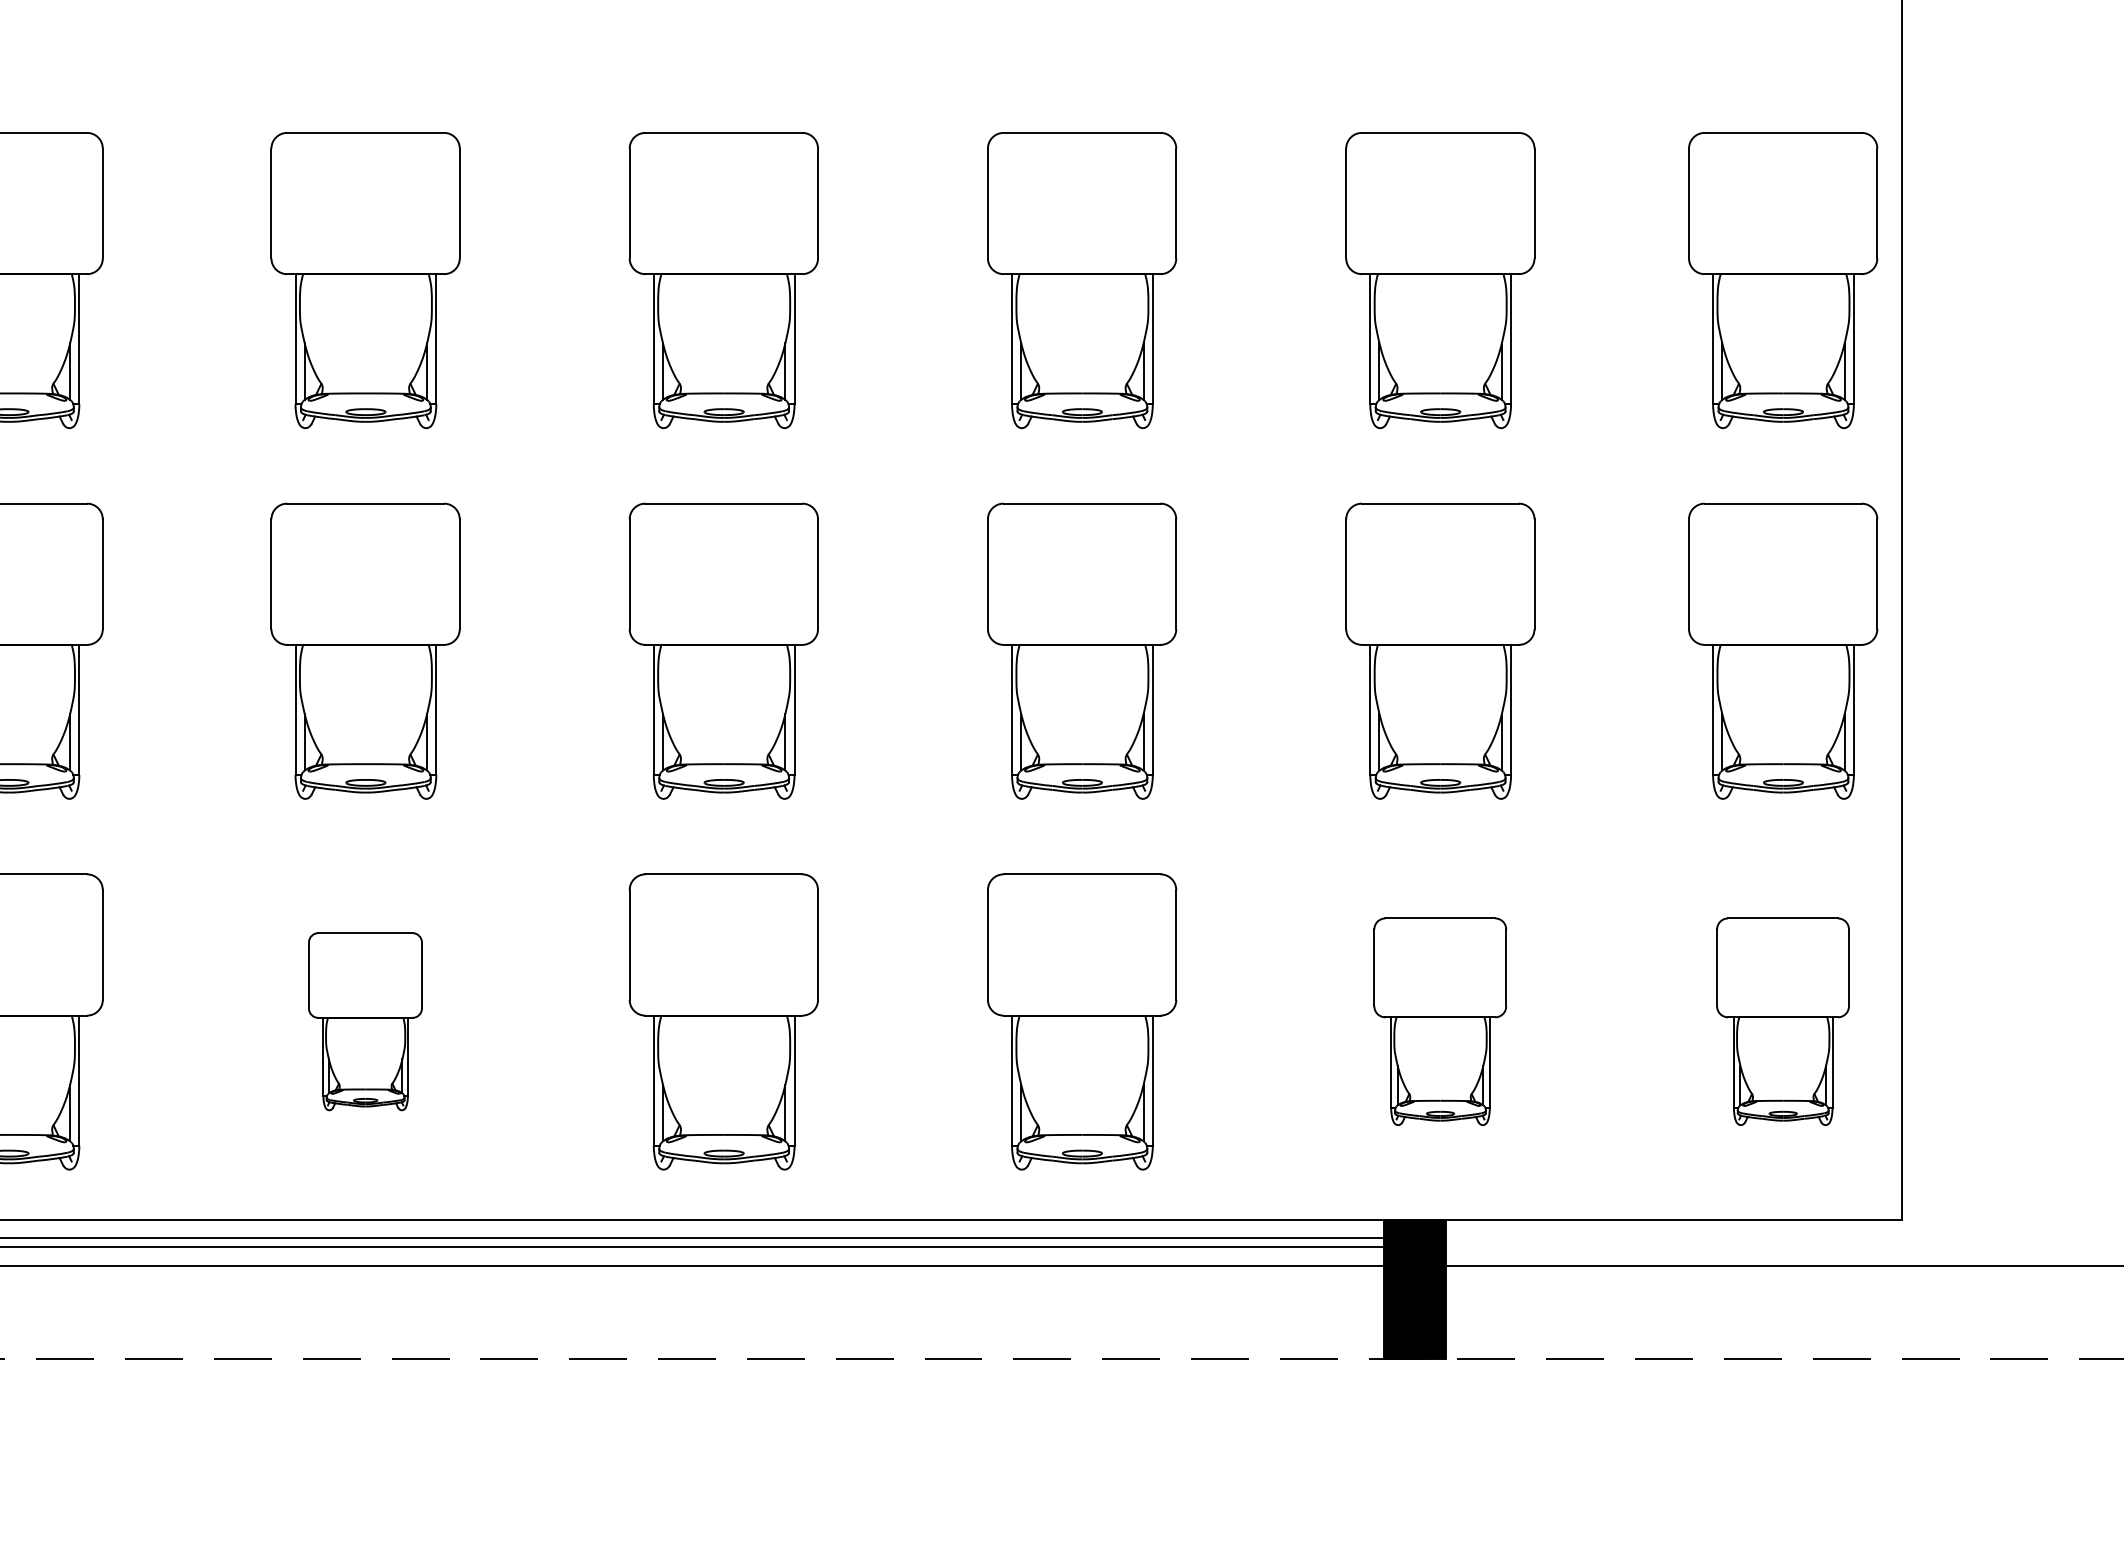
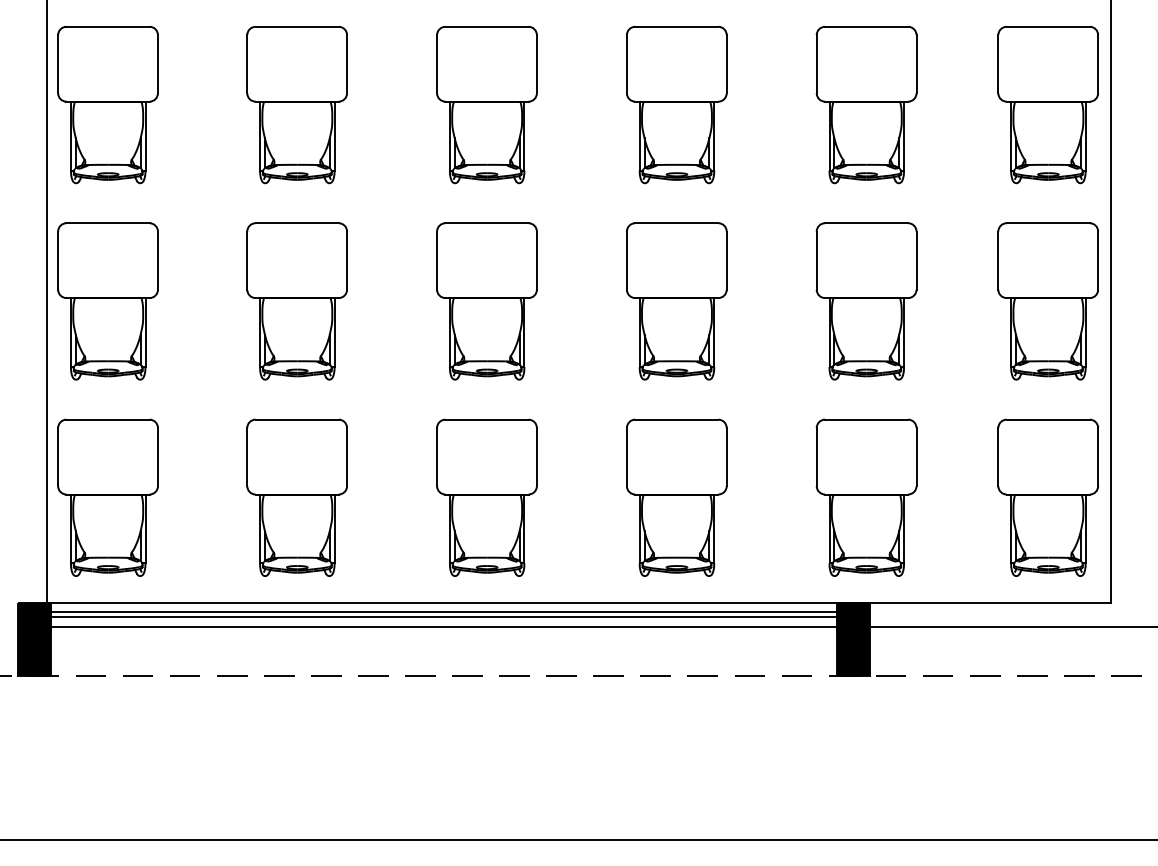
part: (364, 1021) -> (296, 497), size x1.67
part: (1440, 1021) -> (866, 497), size x1.43
part: (1781, 1021) -> (1047, 497), size x1.43

